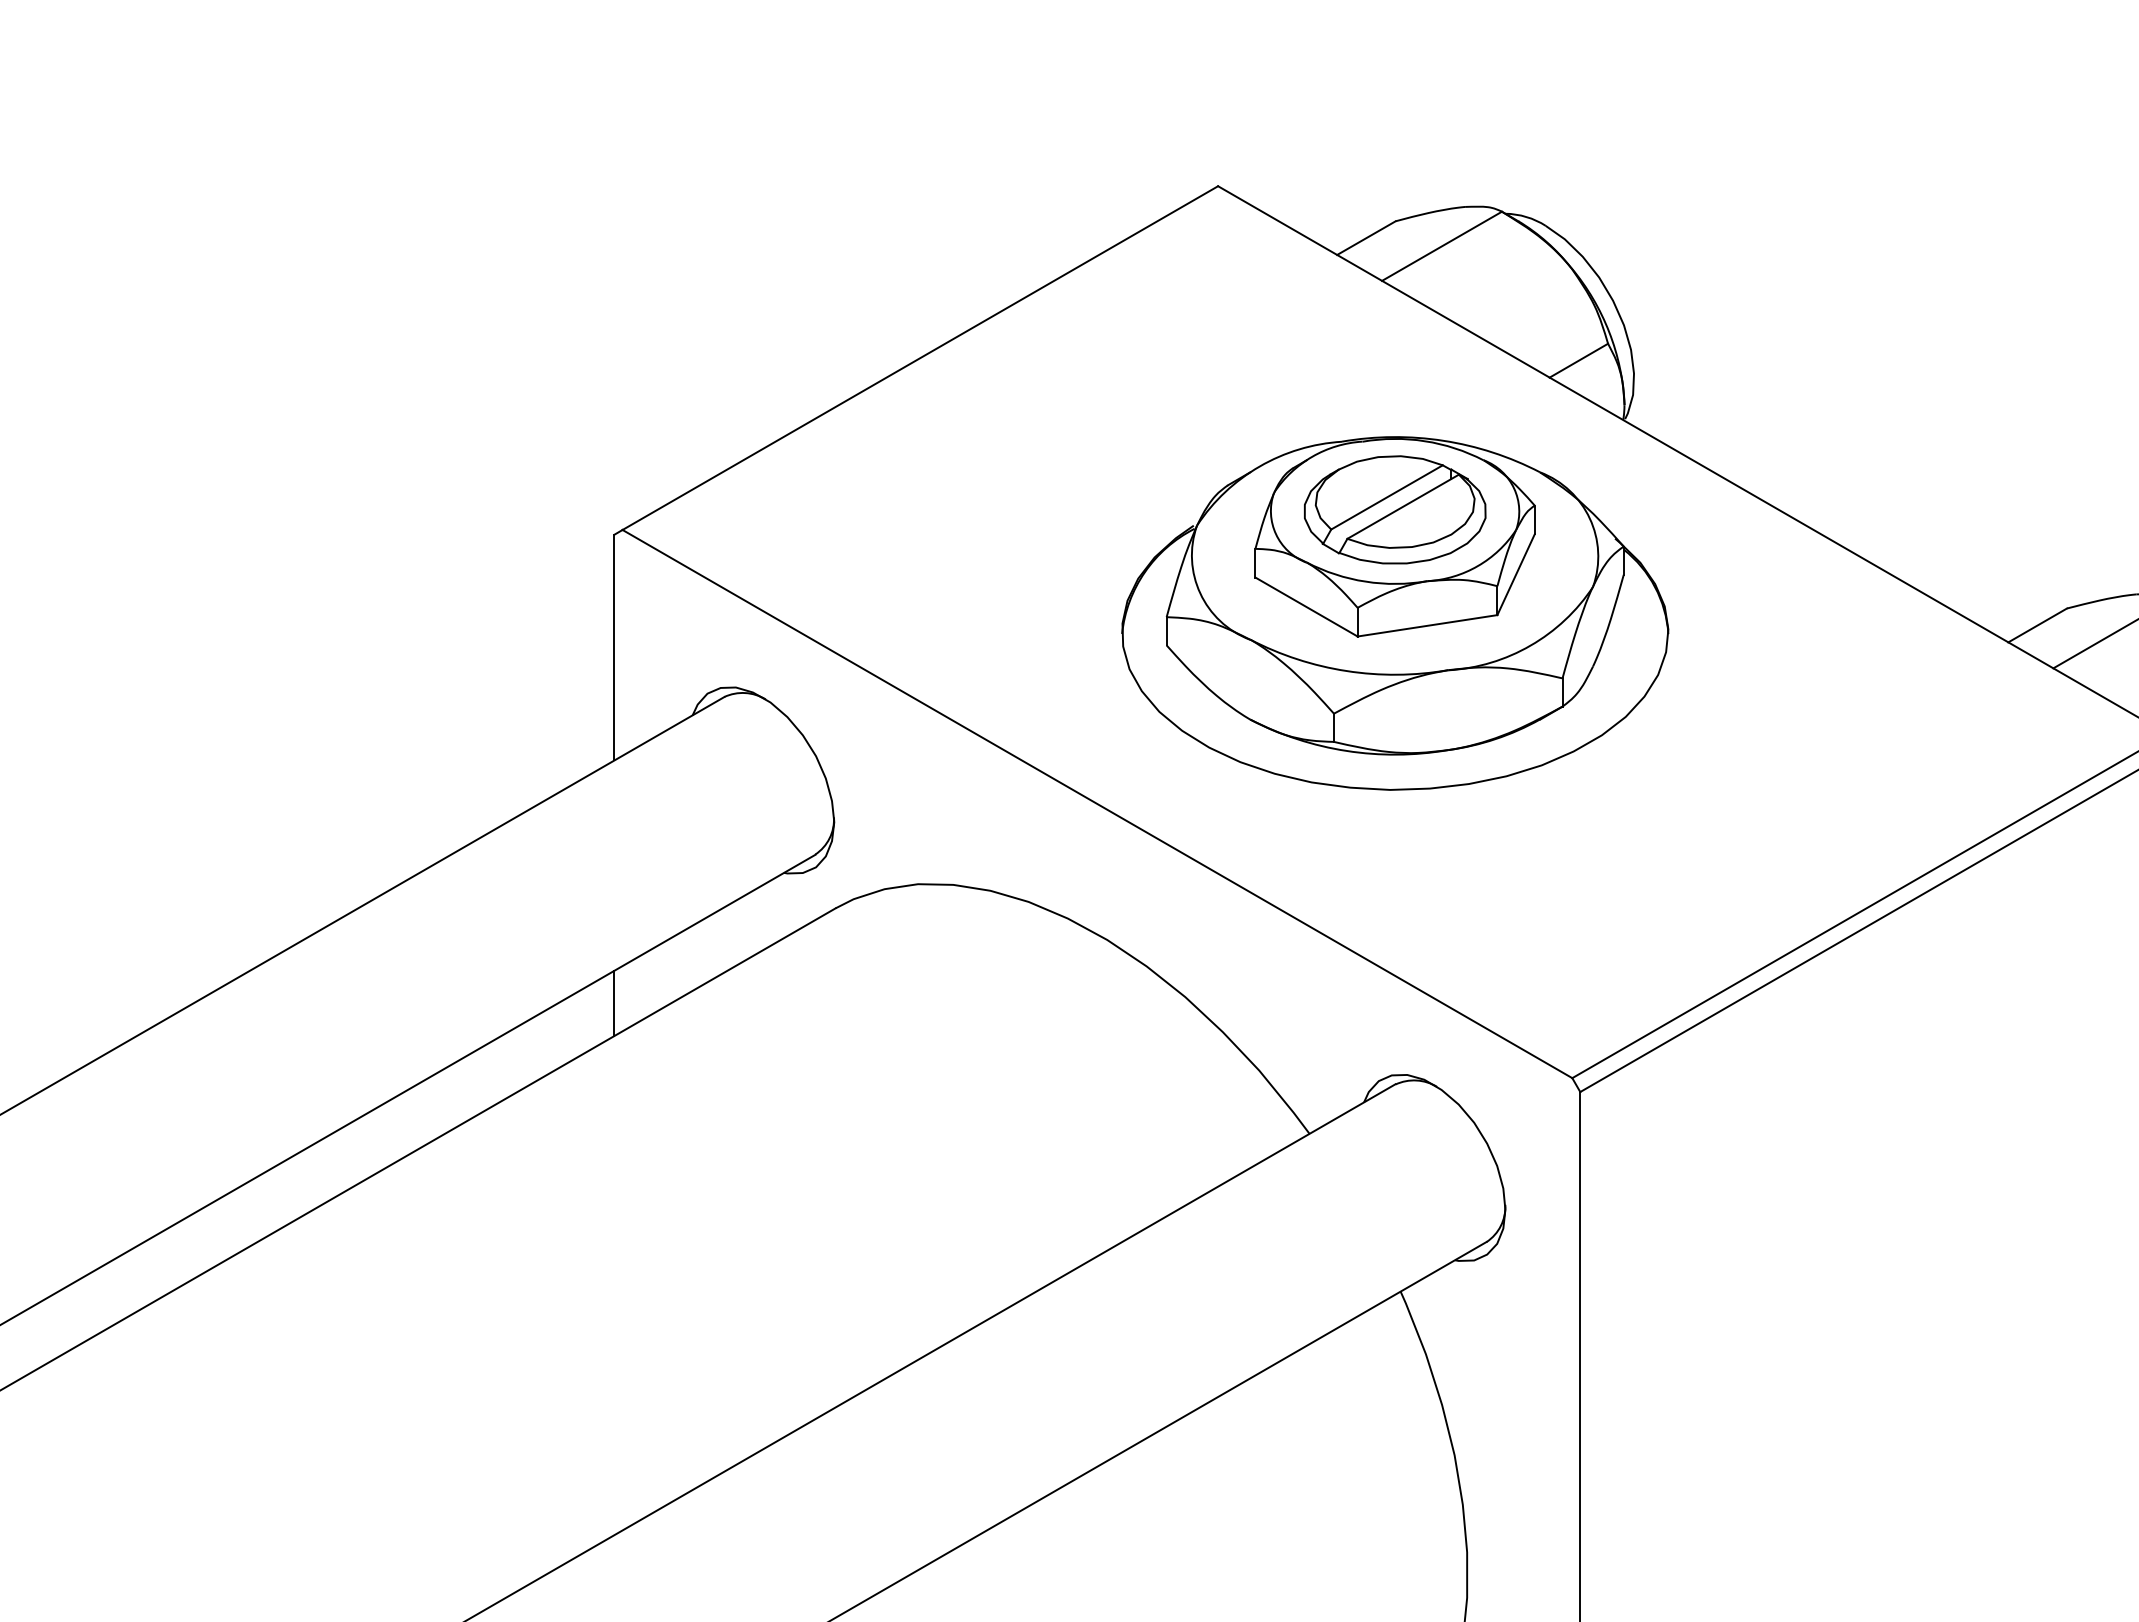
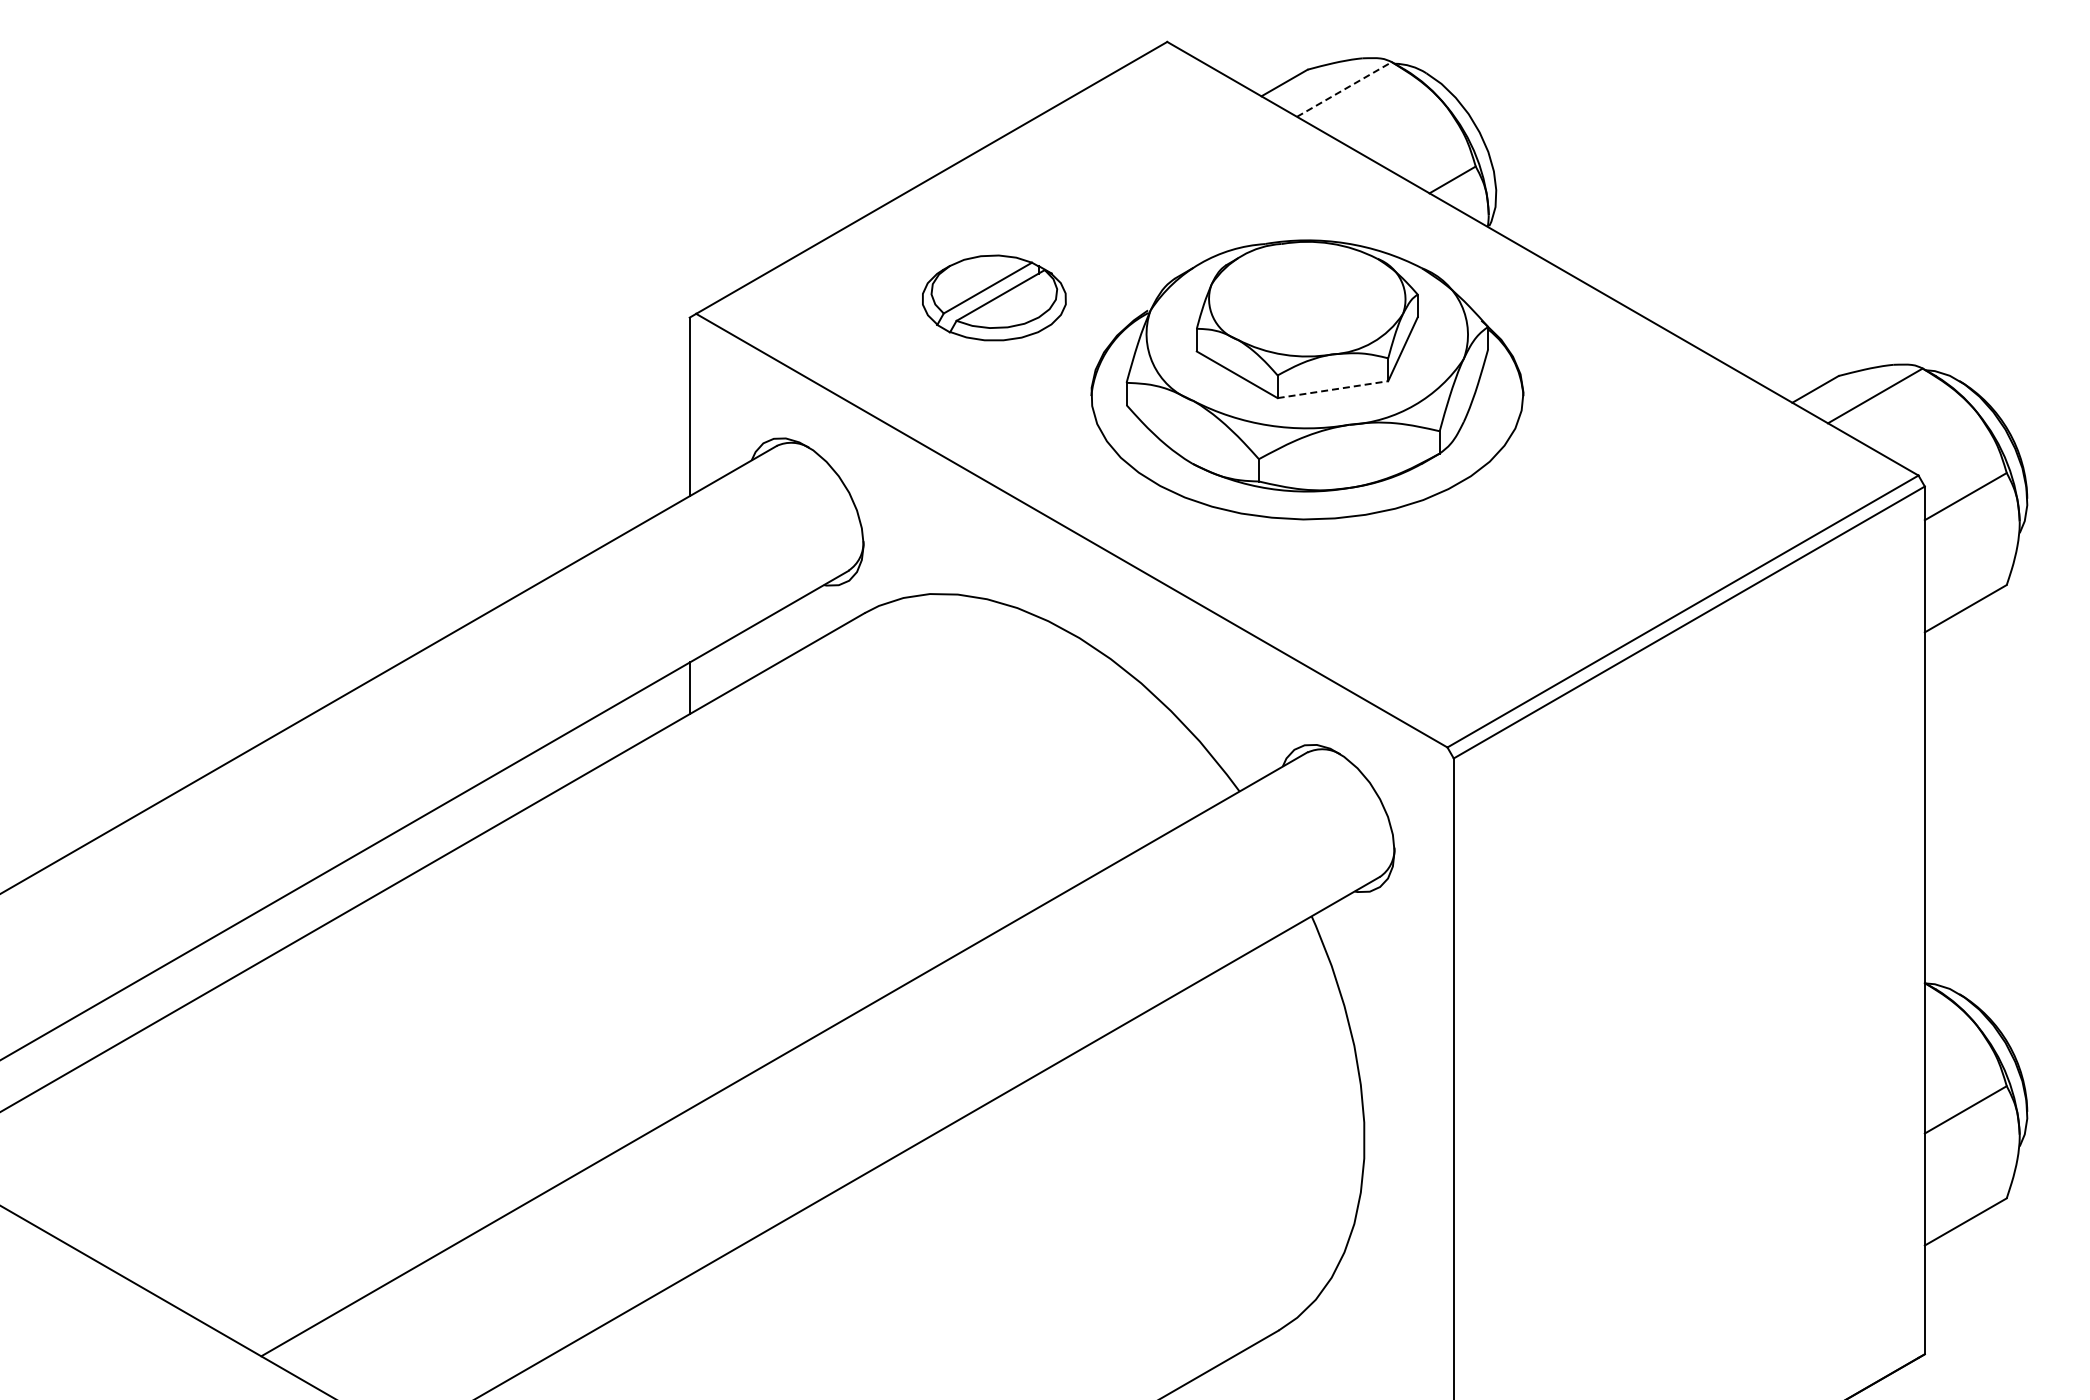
line: (1442, 246) -> (1344, 89), solid -> dashed
part: (1395, 509) -> (994, 297), moved
line: (1426, 625) -> (1332, 389), solid -> dashed

